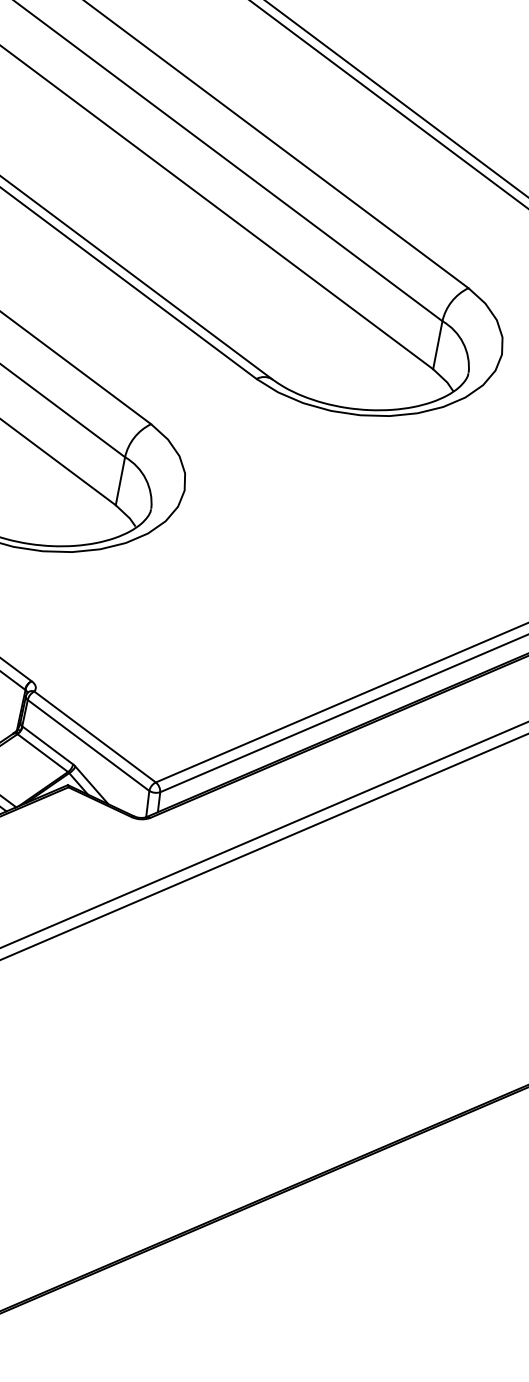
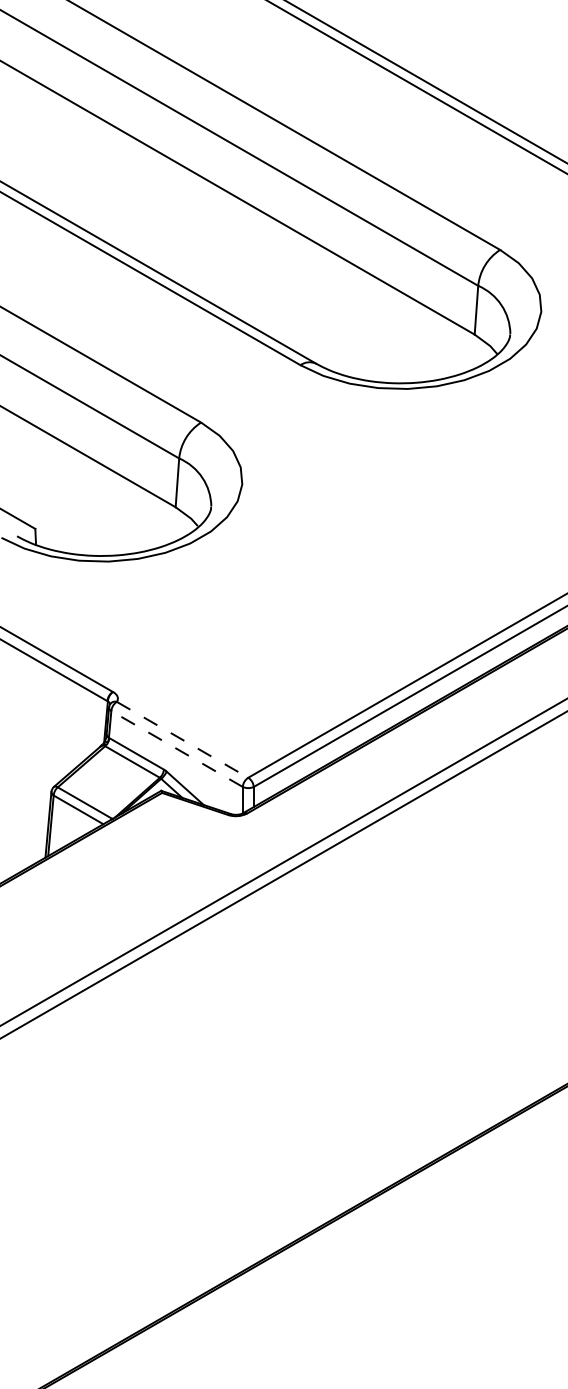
line: (95, 736) -> (182, 739), solid -> dashed
line: (88, 746) -> (177, 749), solid -> dashed

